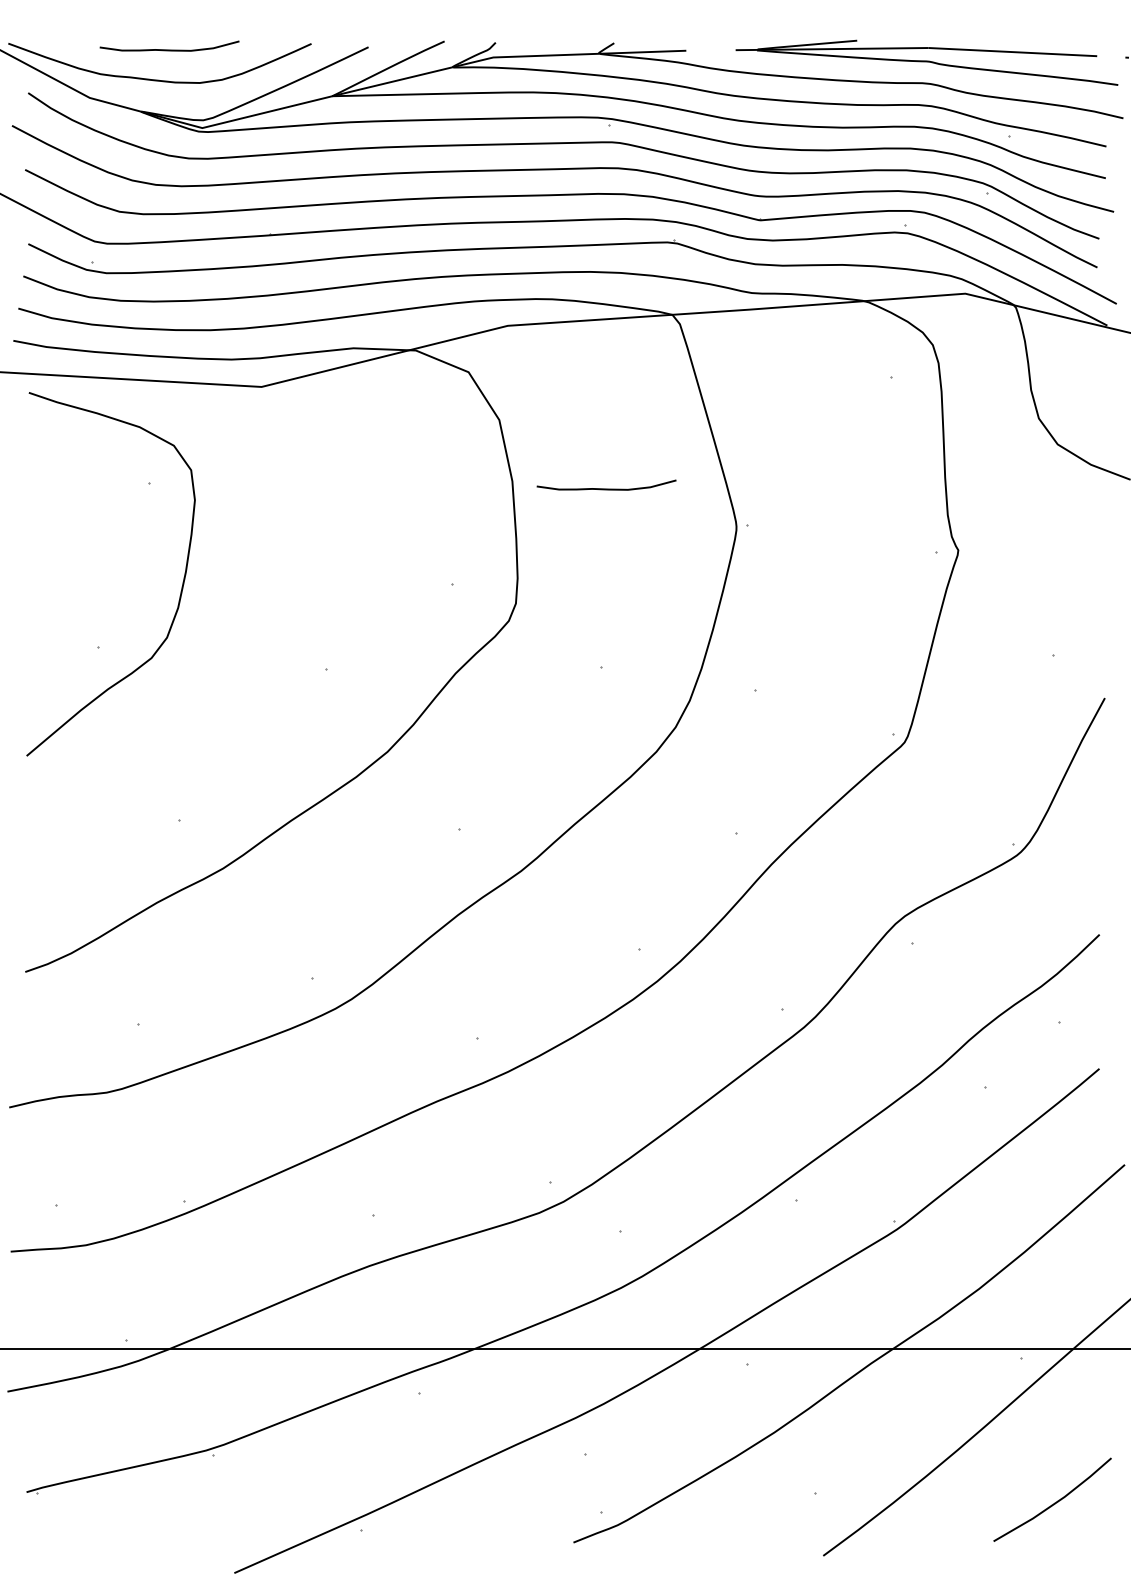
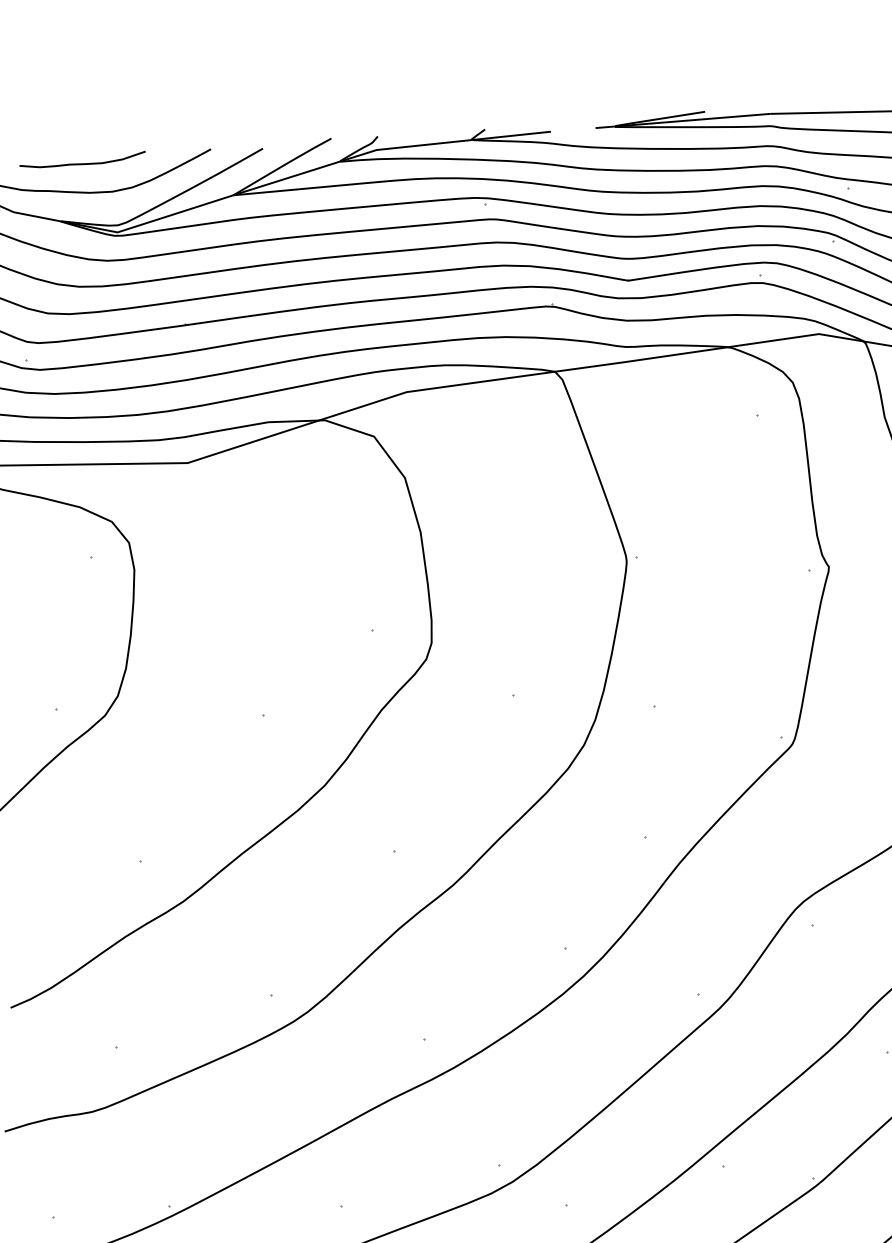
curve: (606, 488) -> (506, 533), removed

